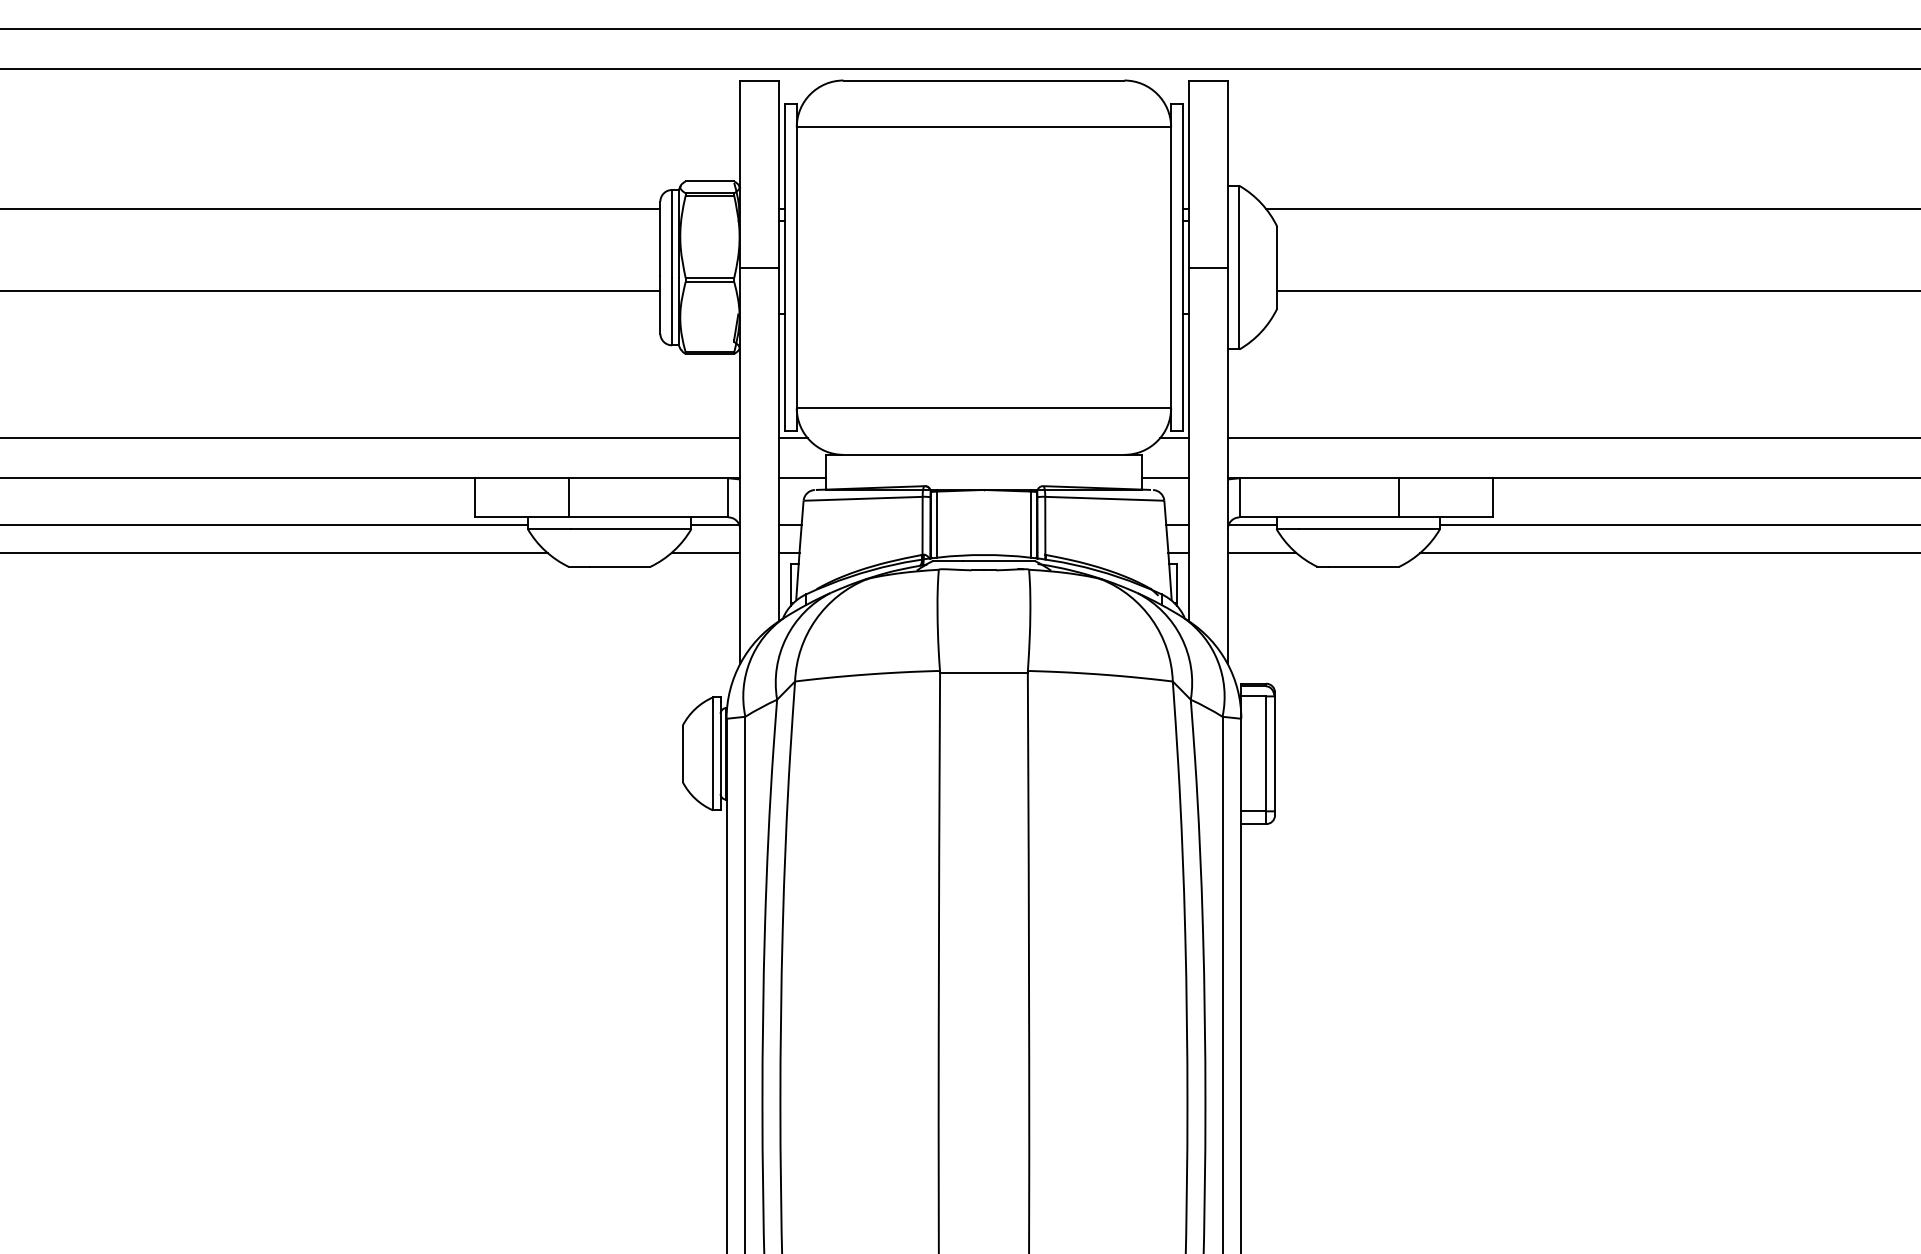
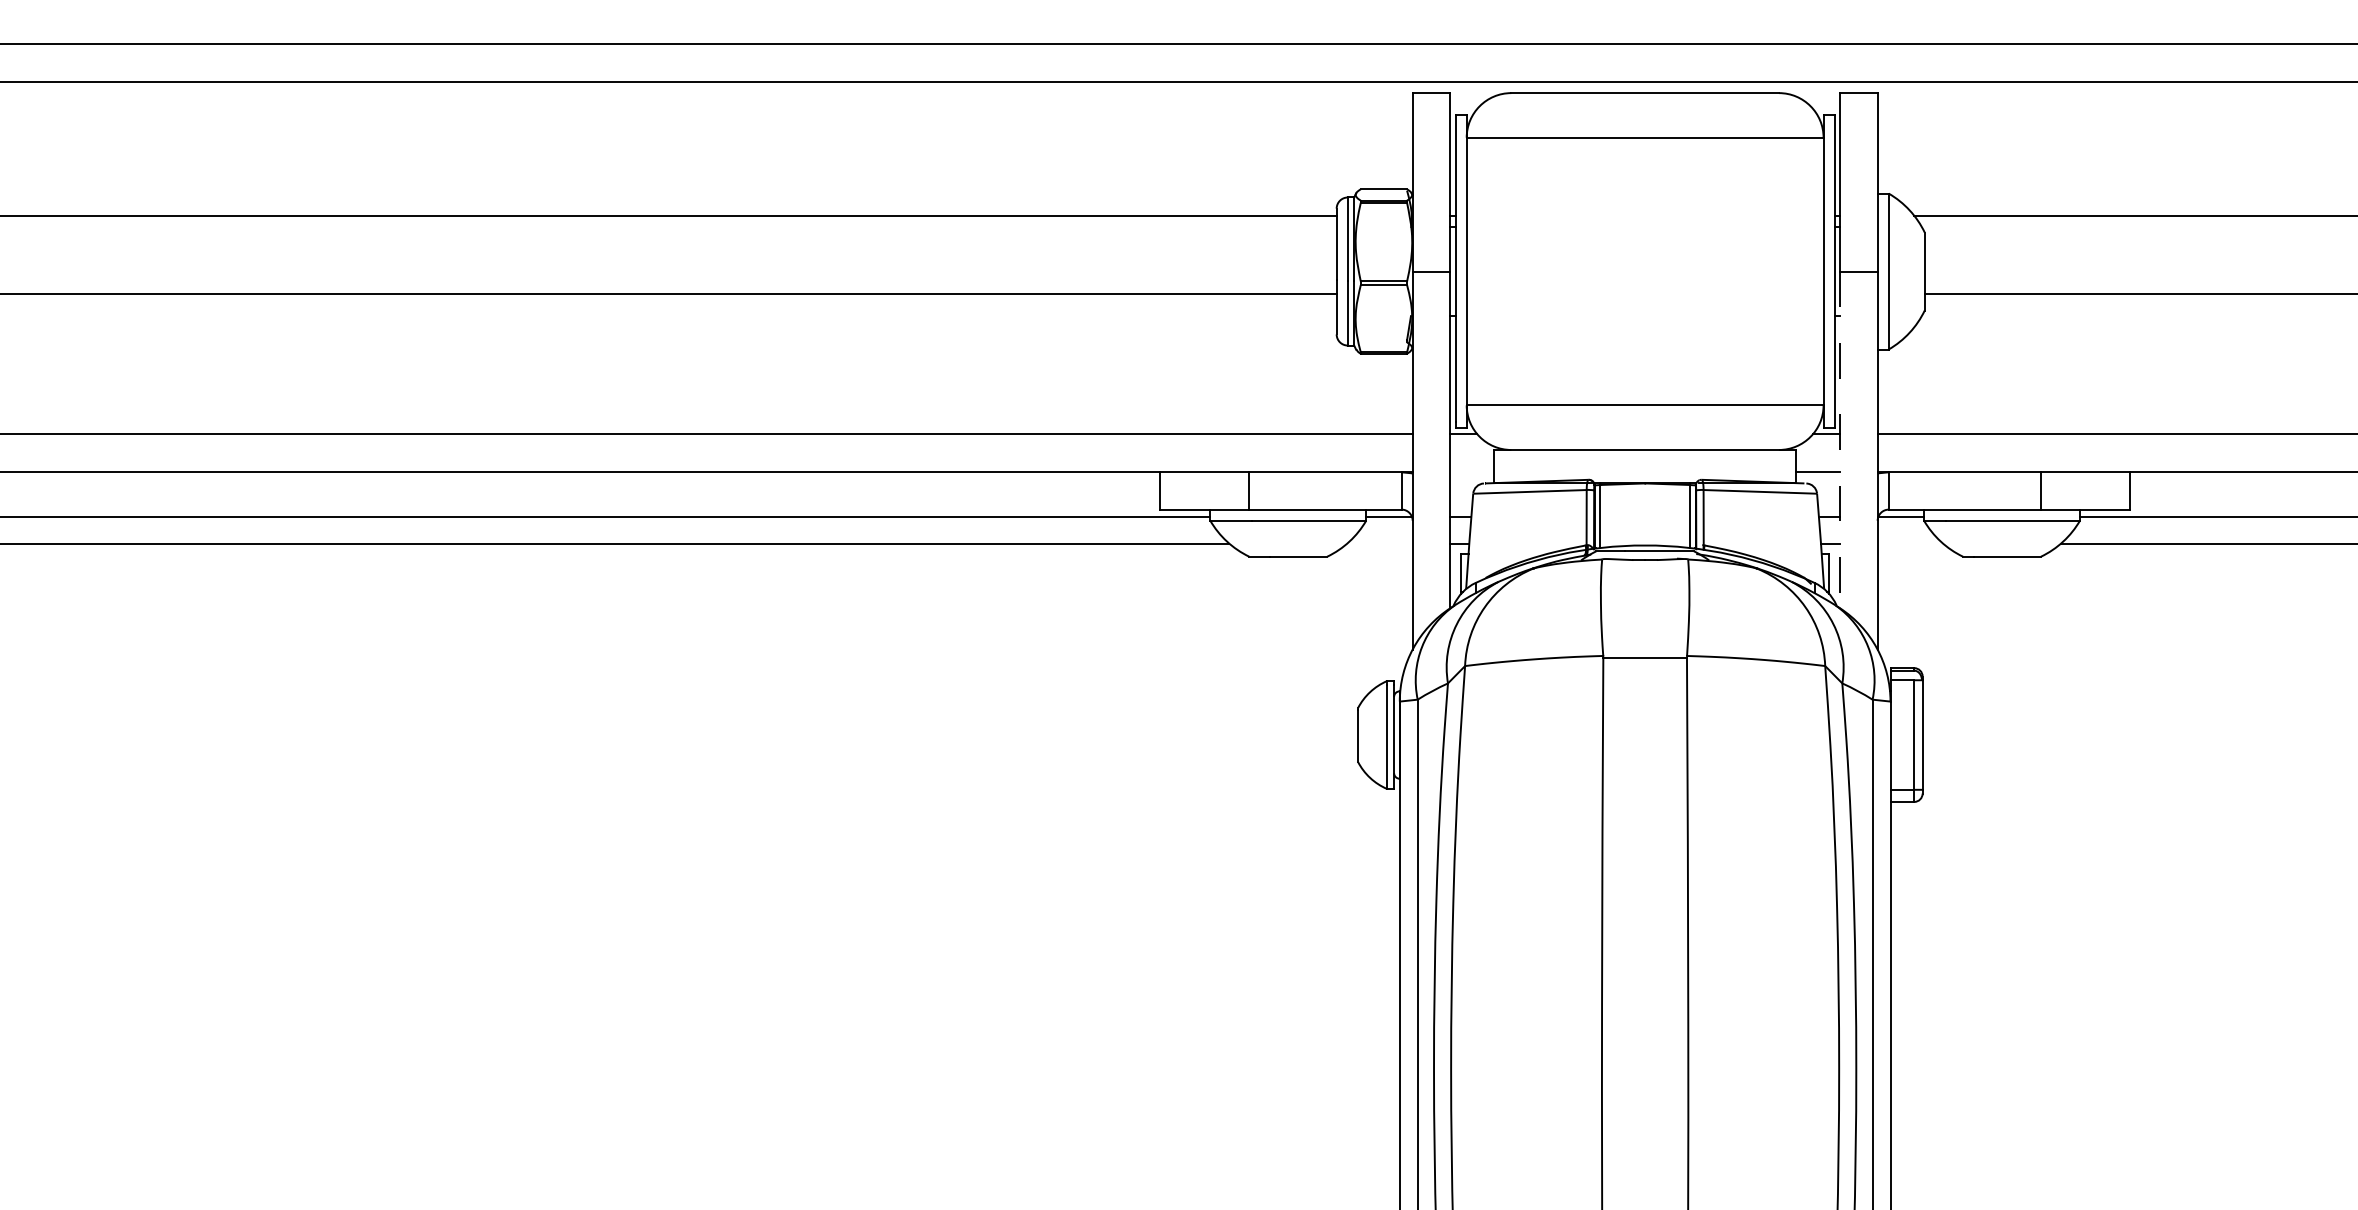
line: (1188, 443) -> (1840, 439), solid -> dashed
line: (801, 478) -> (1471, 472), removed
line: (705, 552) -> (1379, 543), removed
line: (1261, 552) -> (1909, 543), removed

